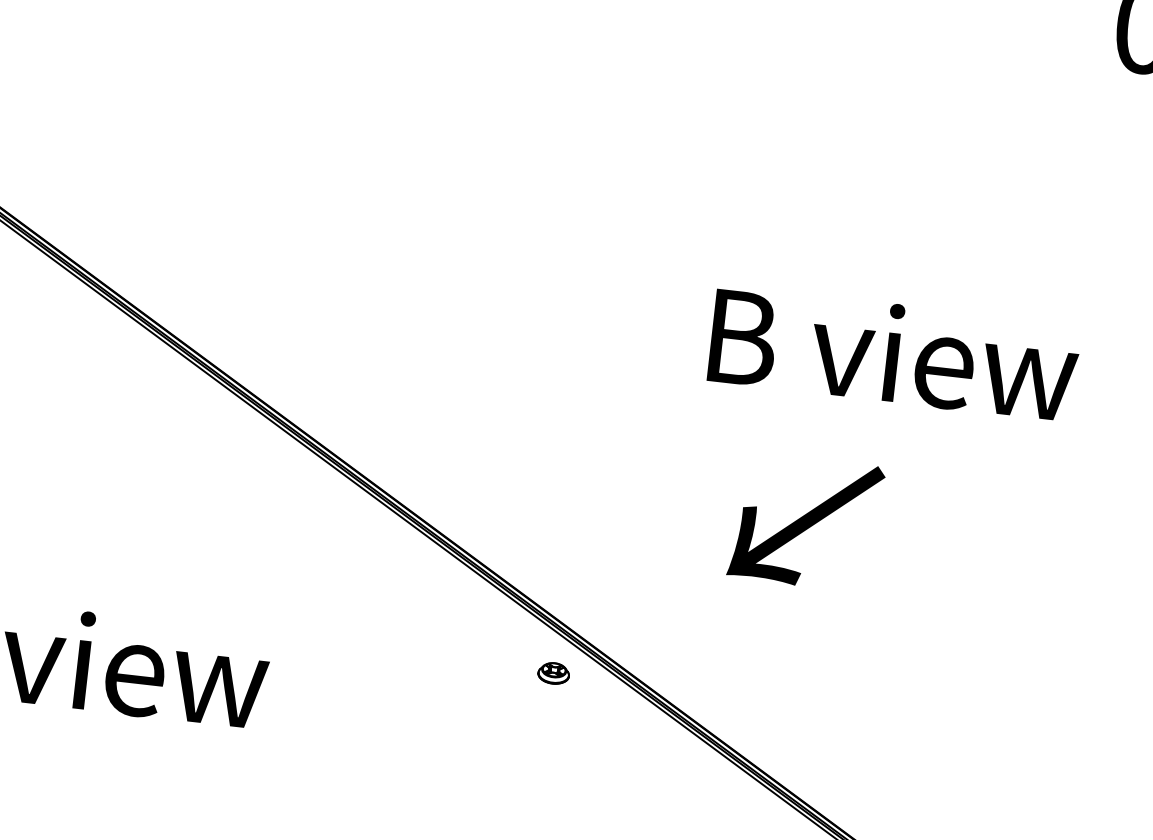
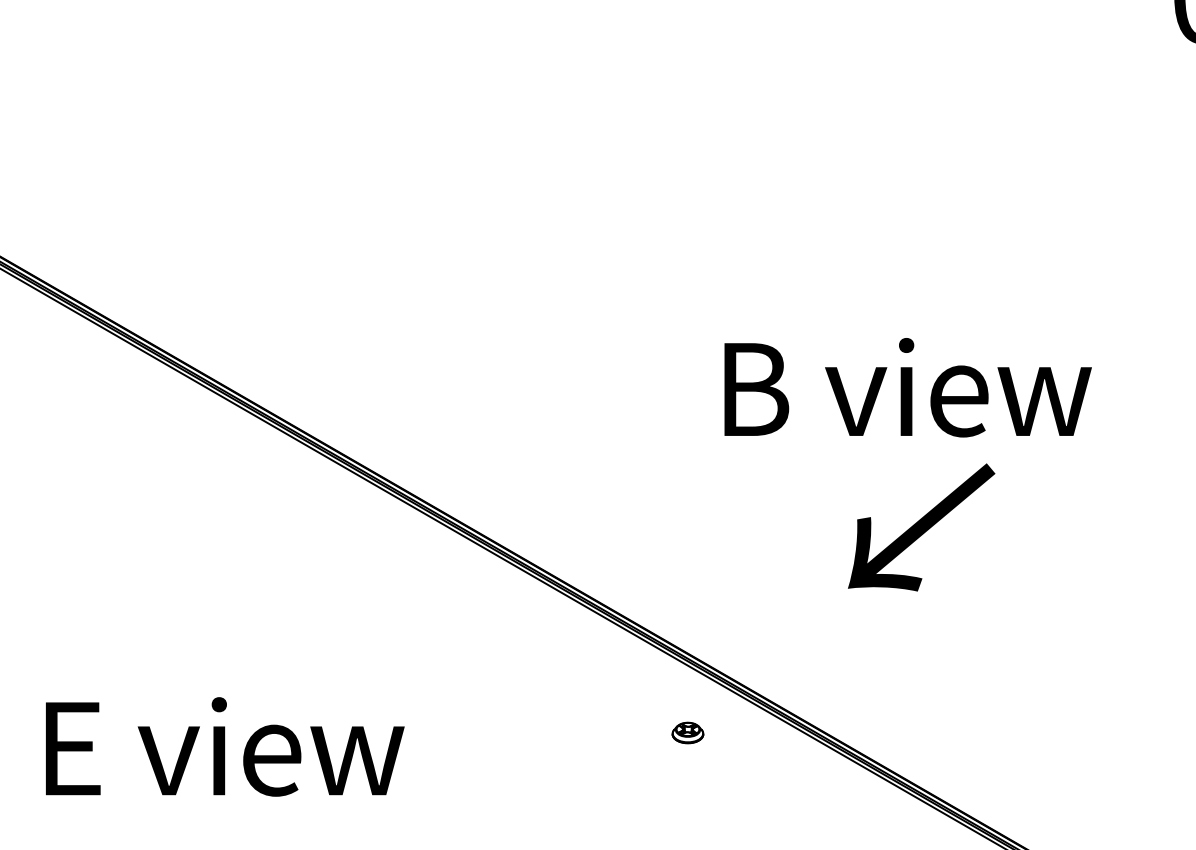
text: (893, 353) -> (907, 387), moved
part: (553, 672) -> (687, 732), moved

